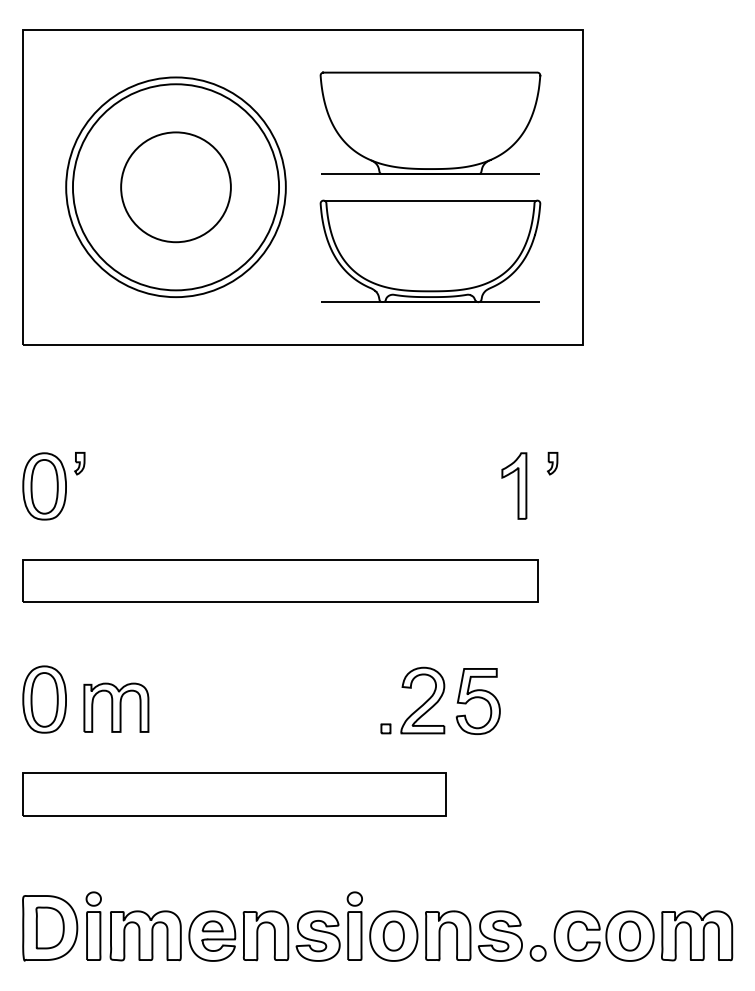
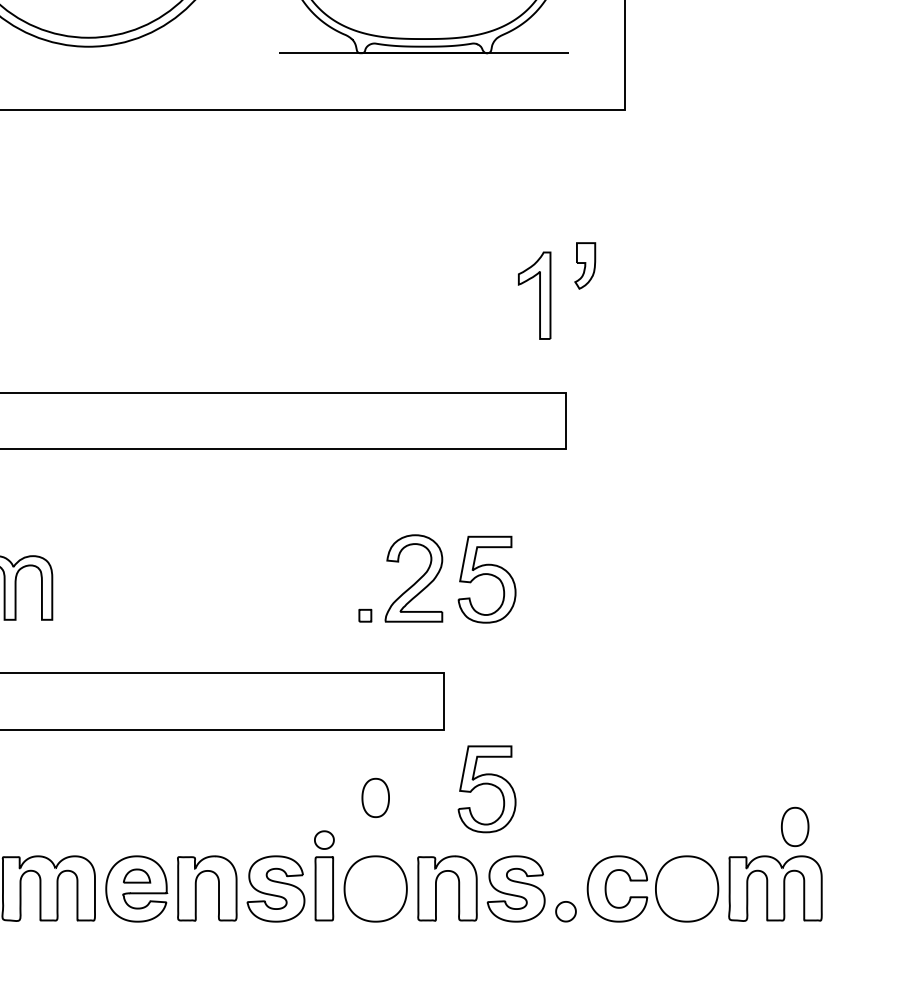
part: (552, 463) -> (584, 265), size x1.6
part: (477, 860) -> (486, 789), added
part: (393, 935) -> (375, 797), moved
part: (629, 935) -> (794, 826), moved

